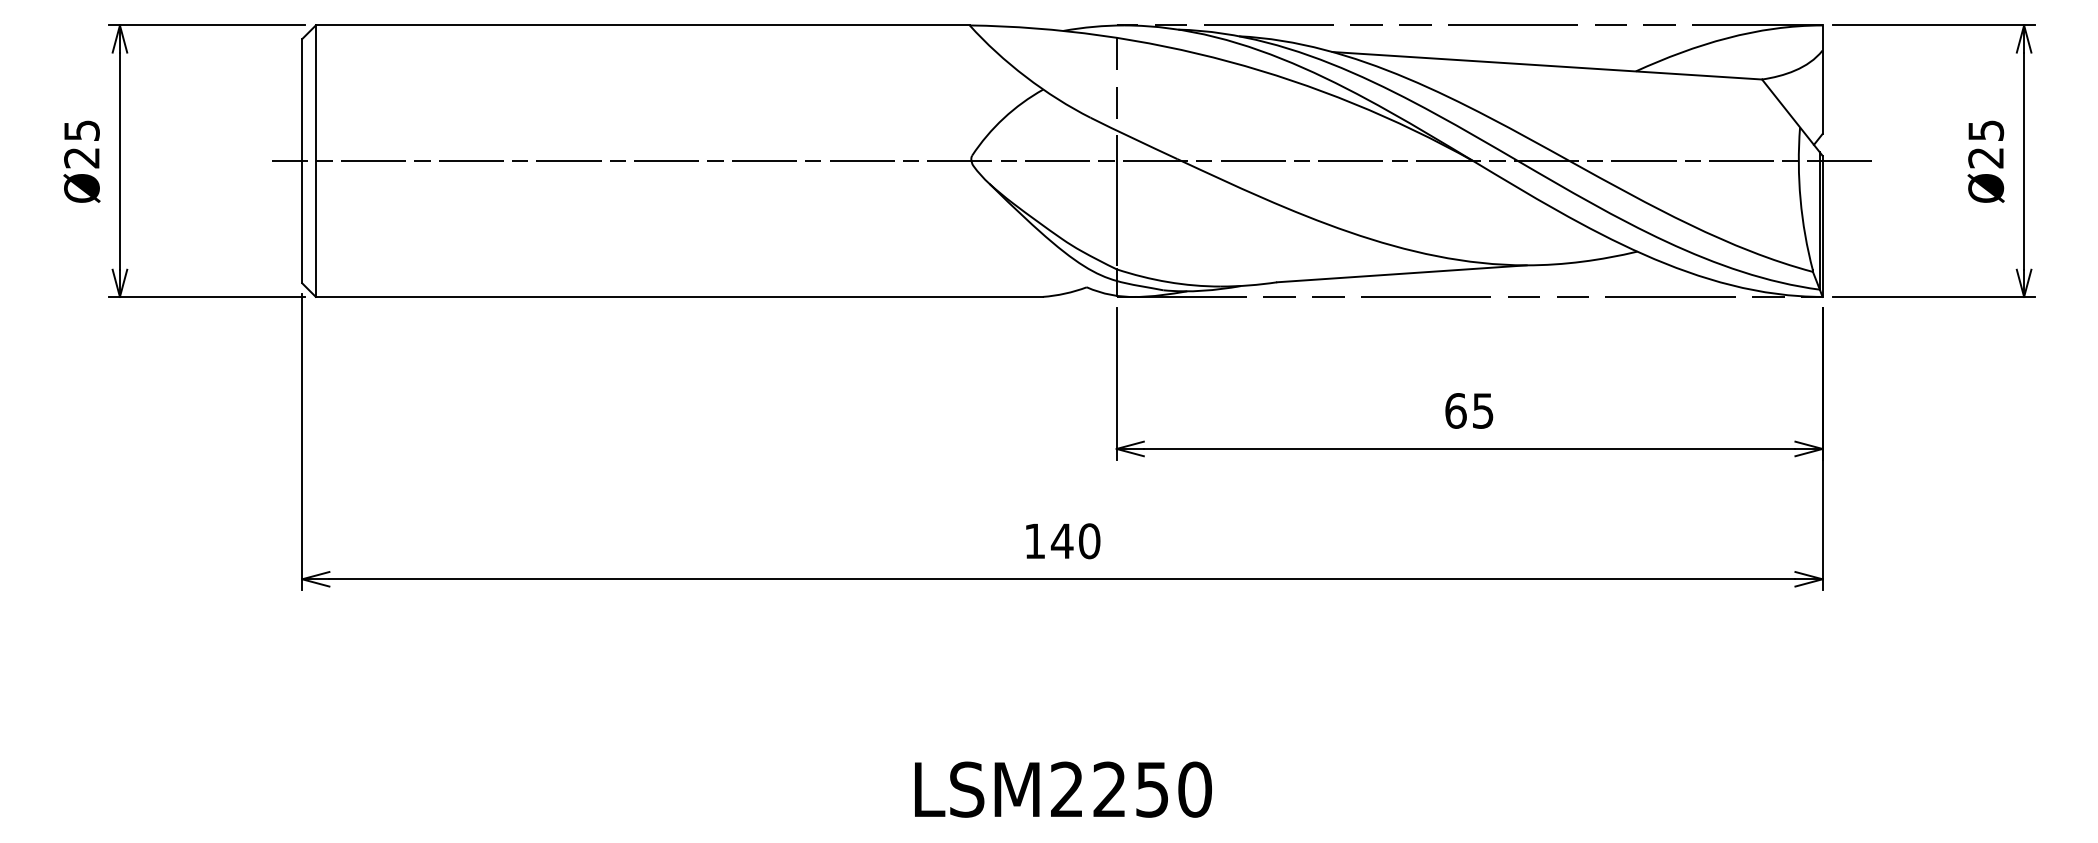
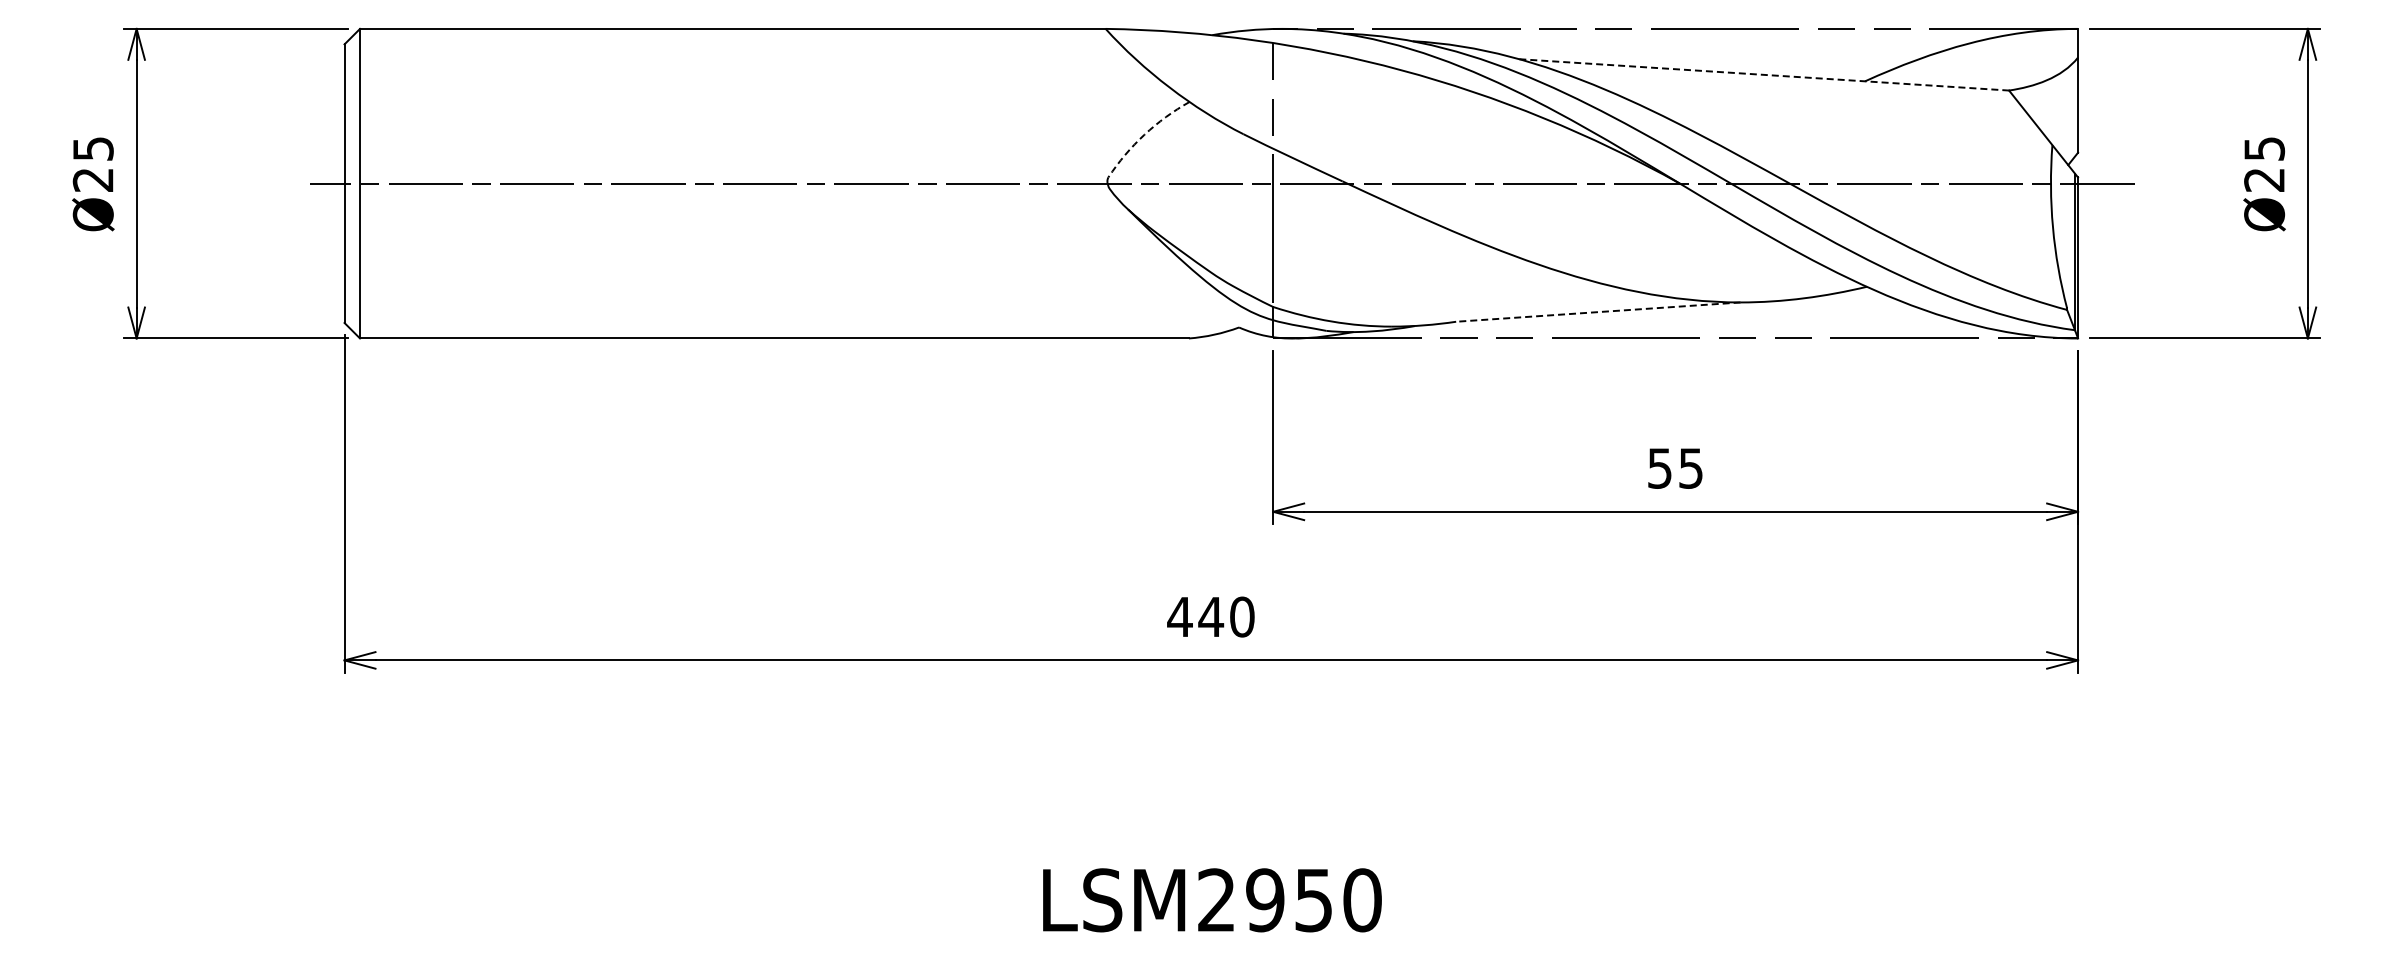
line: (1547, 65) -> (1764, 74), solid -> dashed
arc: (1003, 118) -> (1144, 134), solid -> dashed
line: (1401, 274) -> (1598, 312), solid -> dashed
text: (1456, 410) -> (1660, 468), 65 -> 55
text: (1034, 540) -> (1179, 616), 140 -> 440
text: (1109, 789) -> (1265, 900), LSM2250 -> LSM2950

